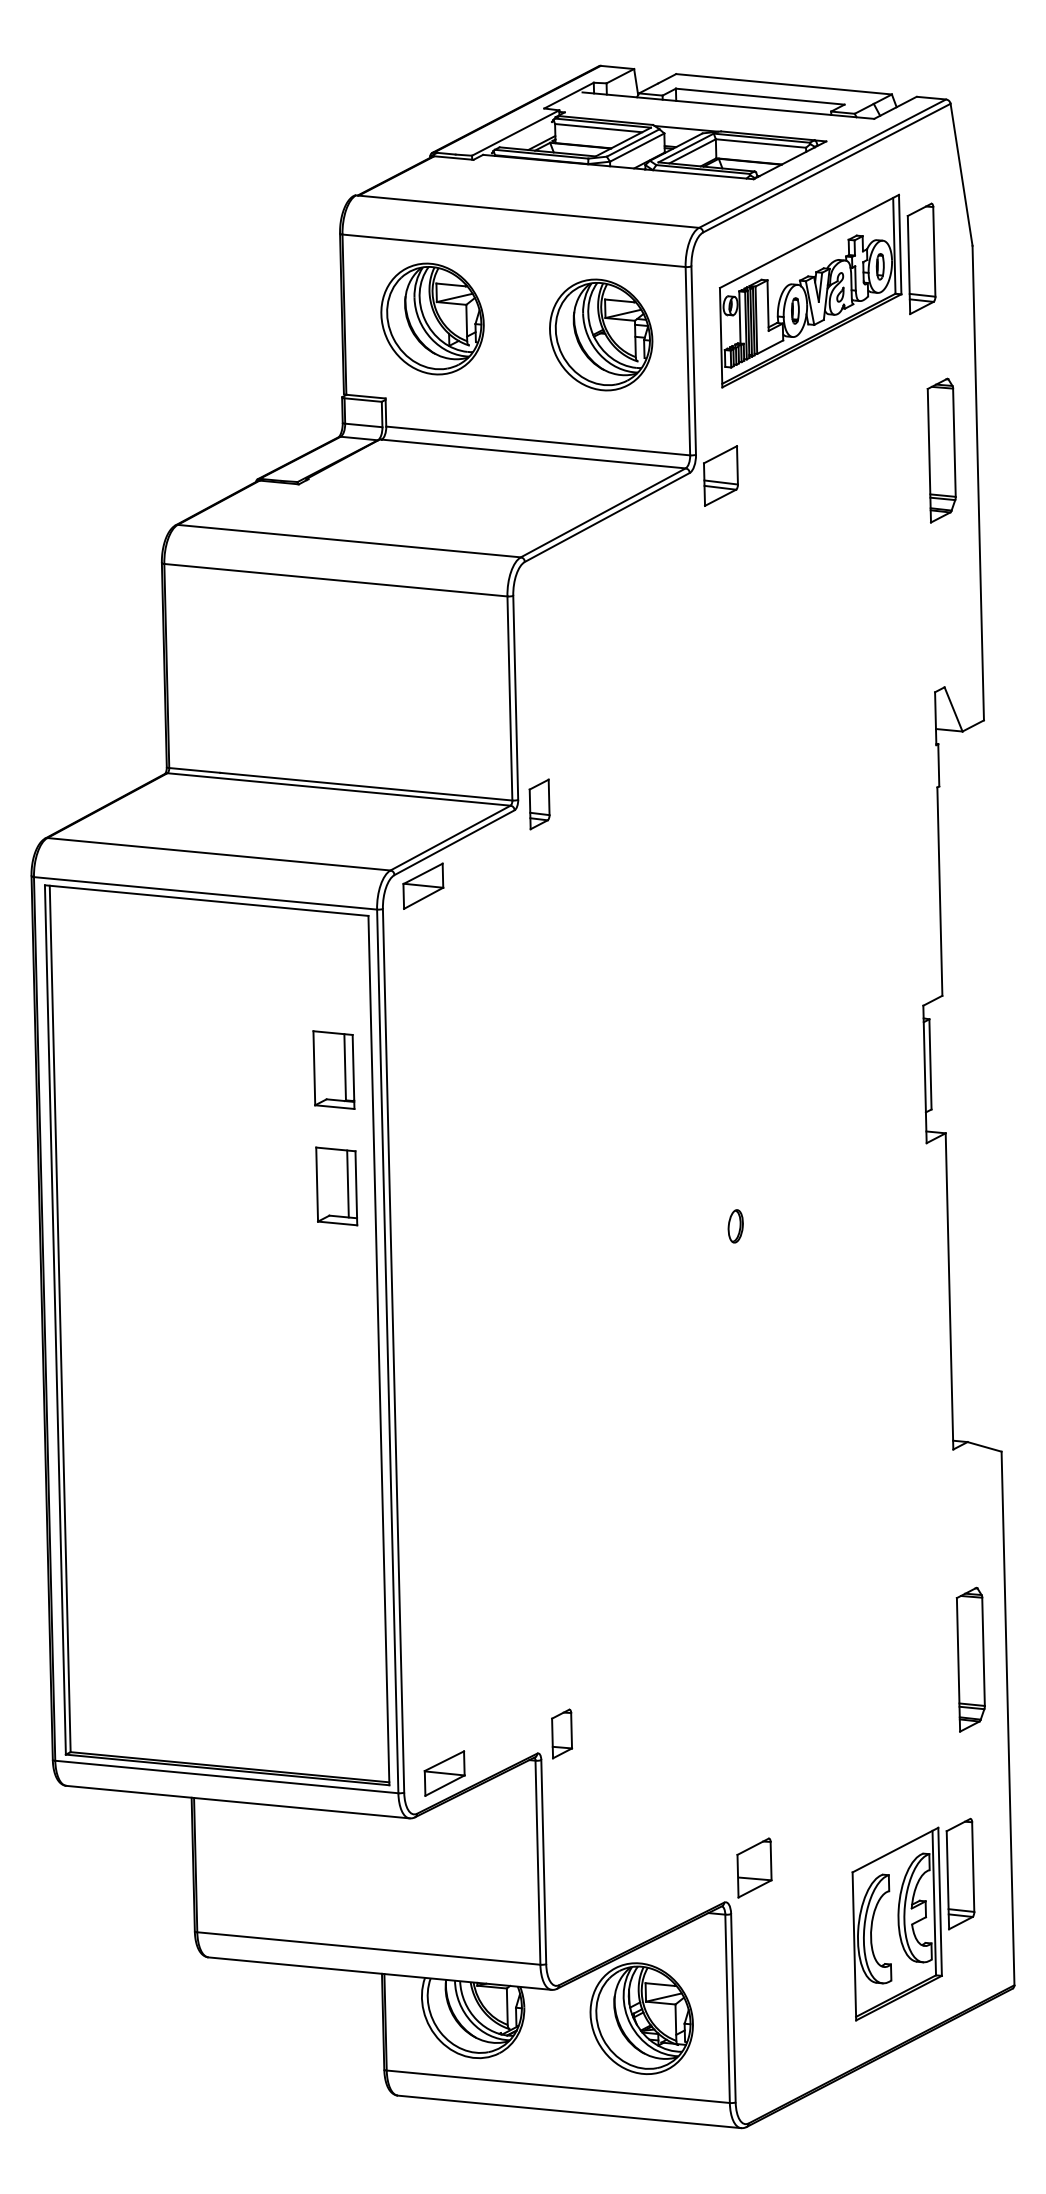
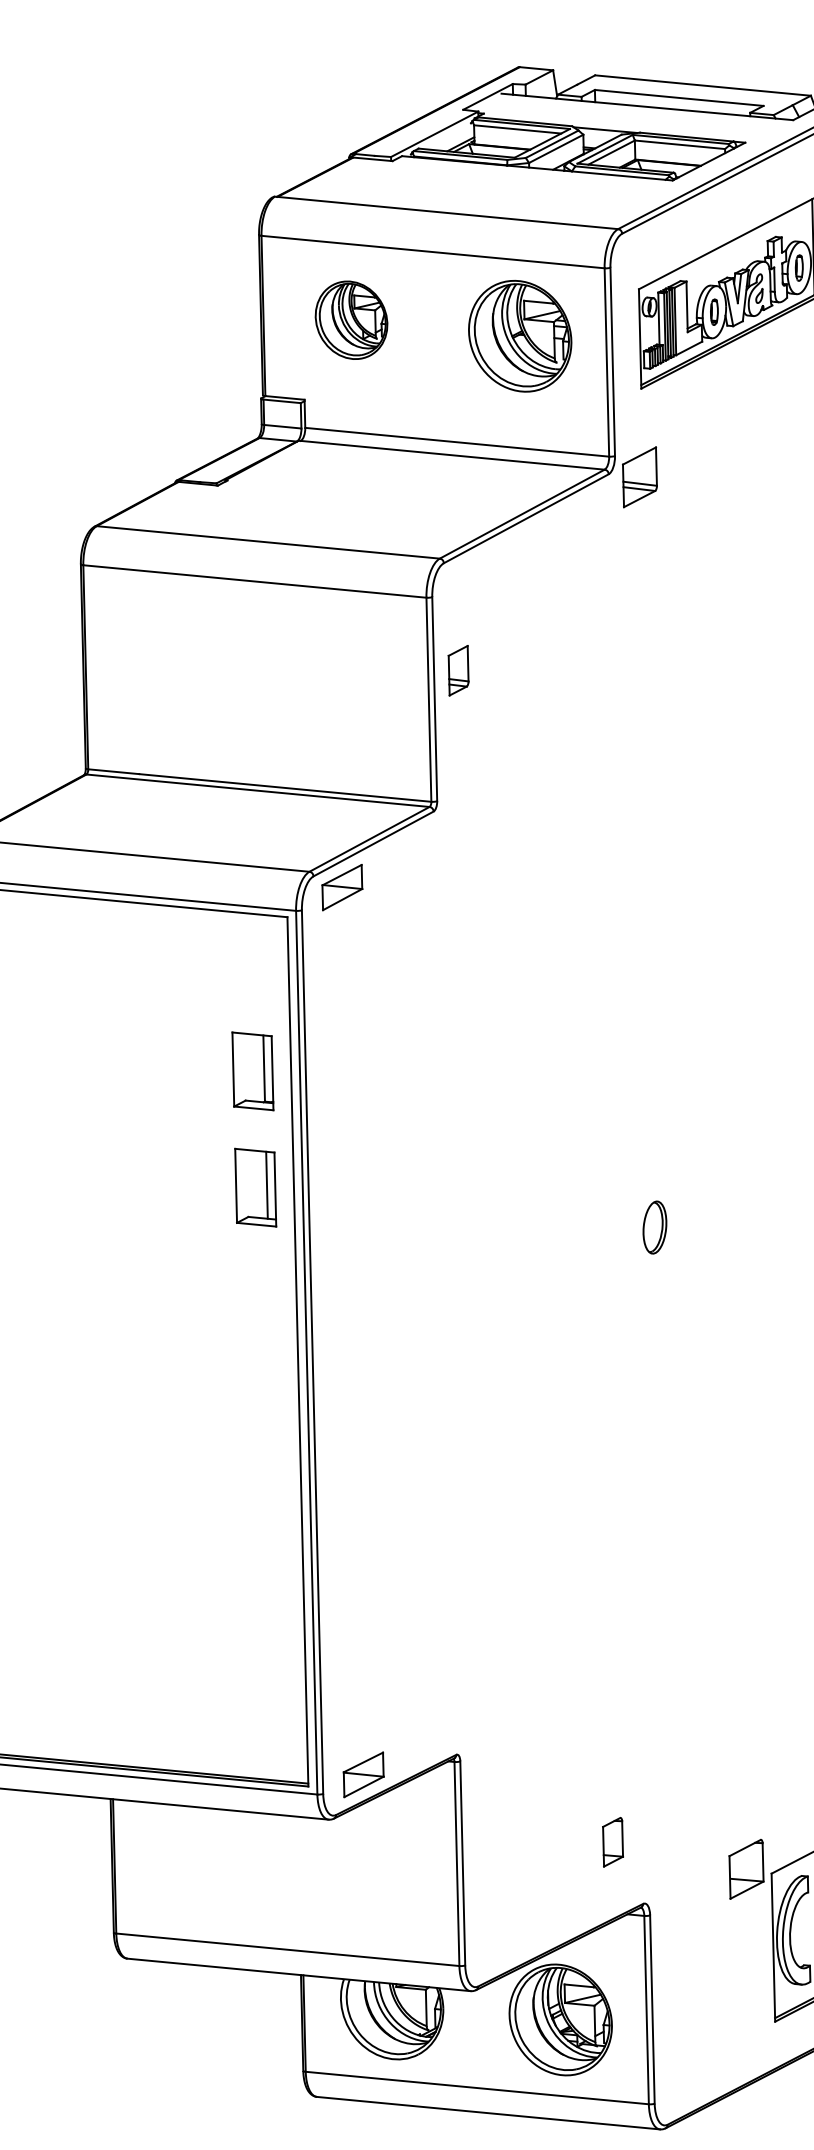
part: (432, 318) -> (351, 319), size x0.7
part: (539, 804) -> (458, 670), moved
part: (735, 1226) -> (654, 1227), size x1.6
part: (562, 1733) -> (613, 1841), moved
part: (754, 1867) -> (746, 1868), moved

